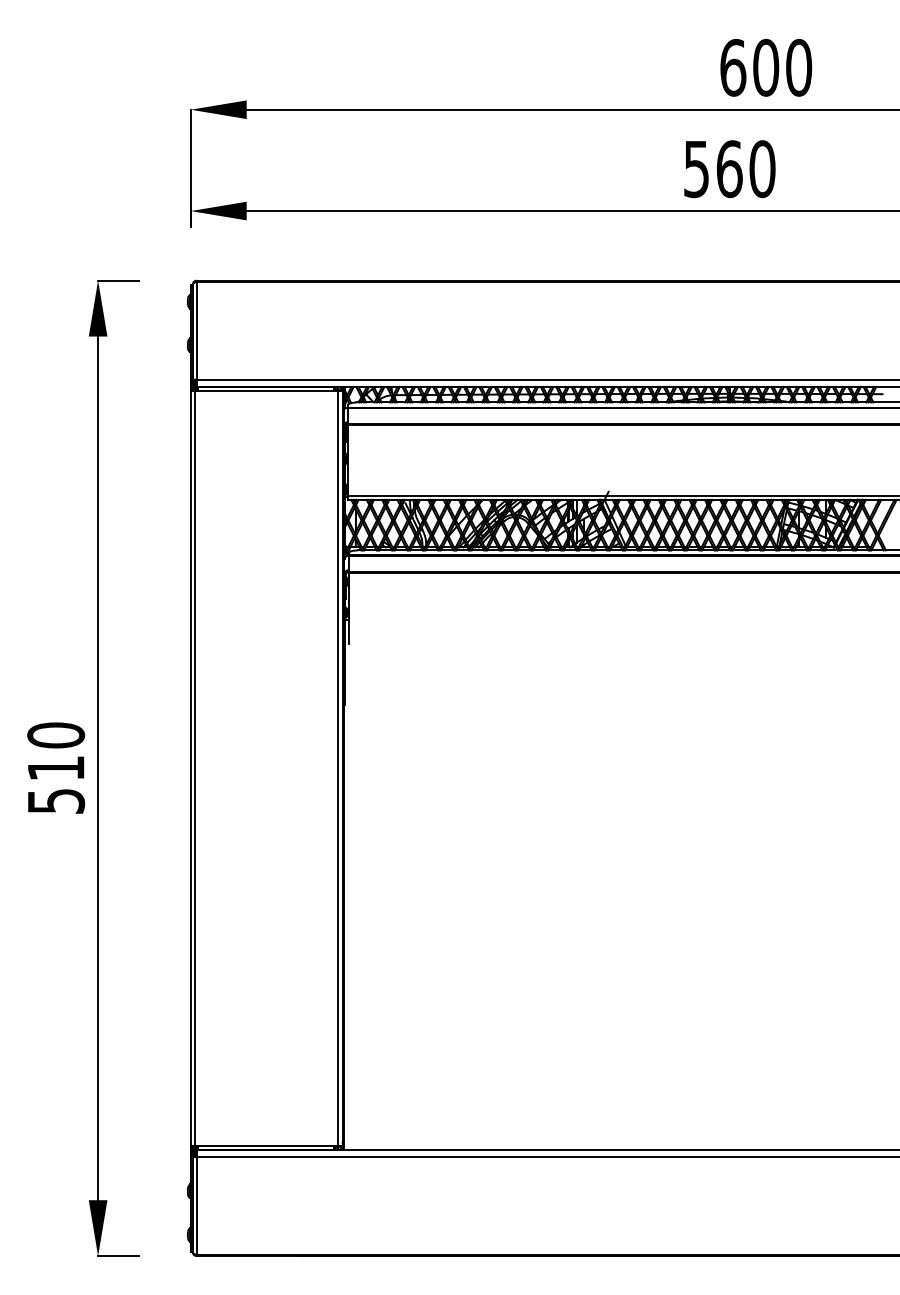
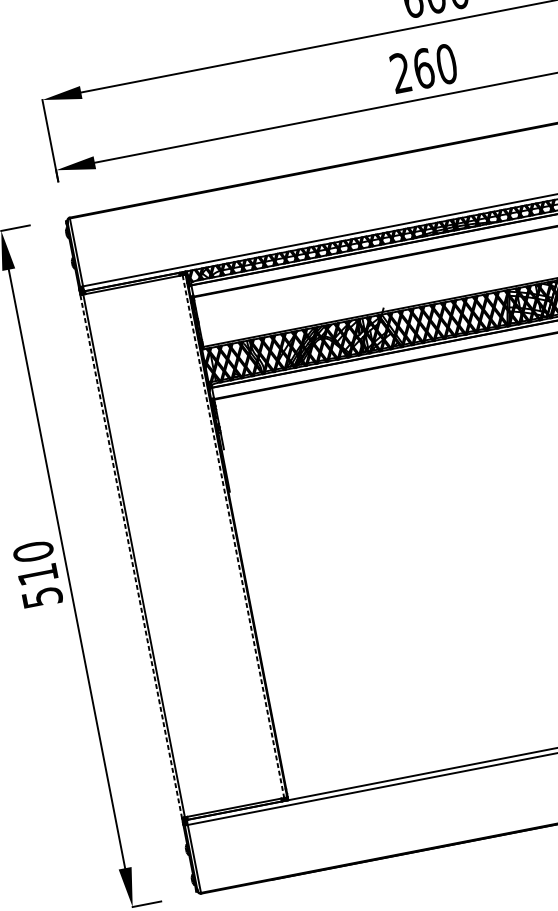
text: (696, 169) -> (400, 73), 560 -> 260
line: (190, 767) -> (130, 555), solid -> dashed
line: (338, 768) -> (233, 536), solid -> dashed

